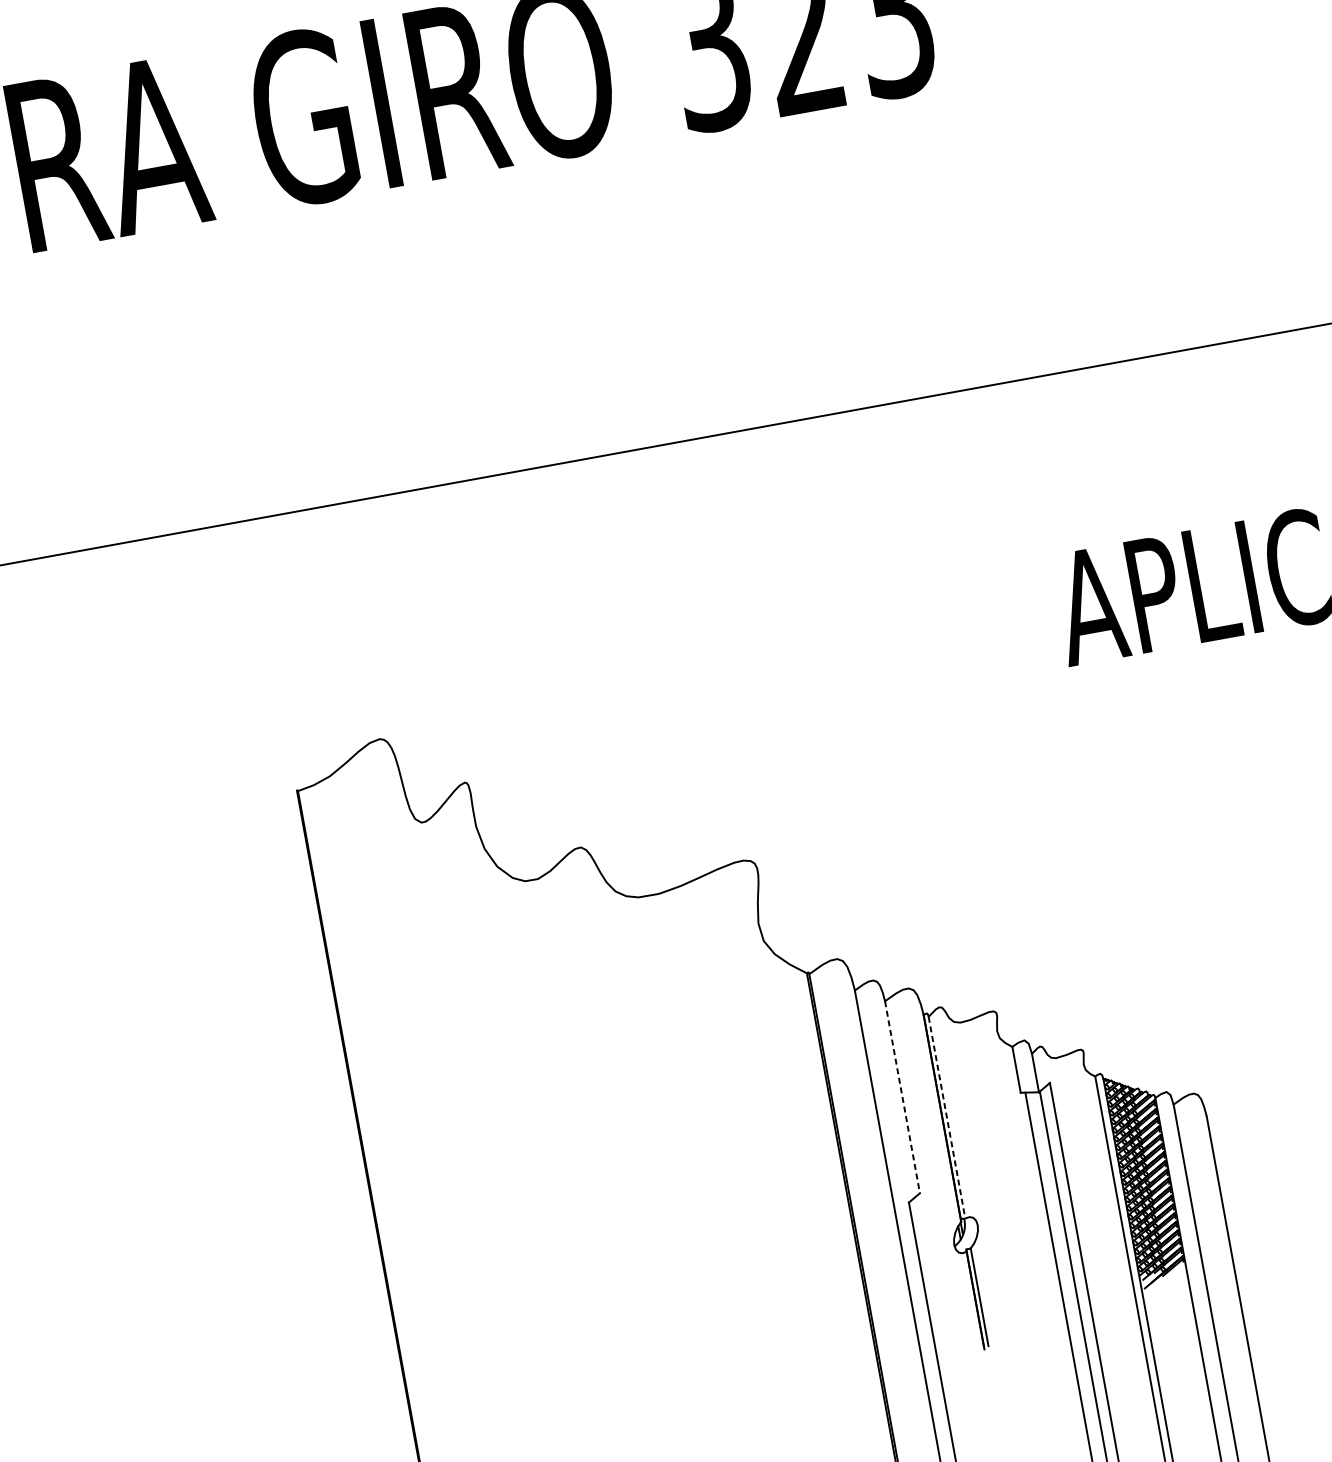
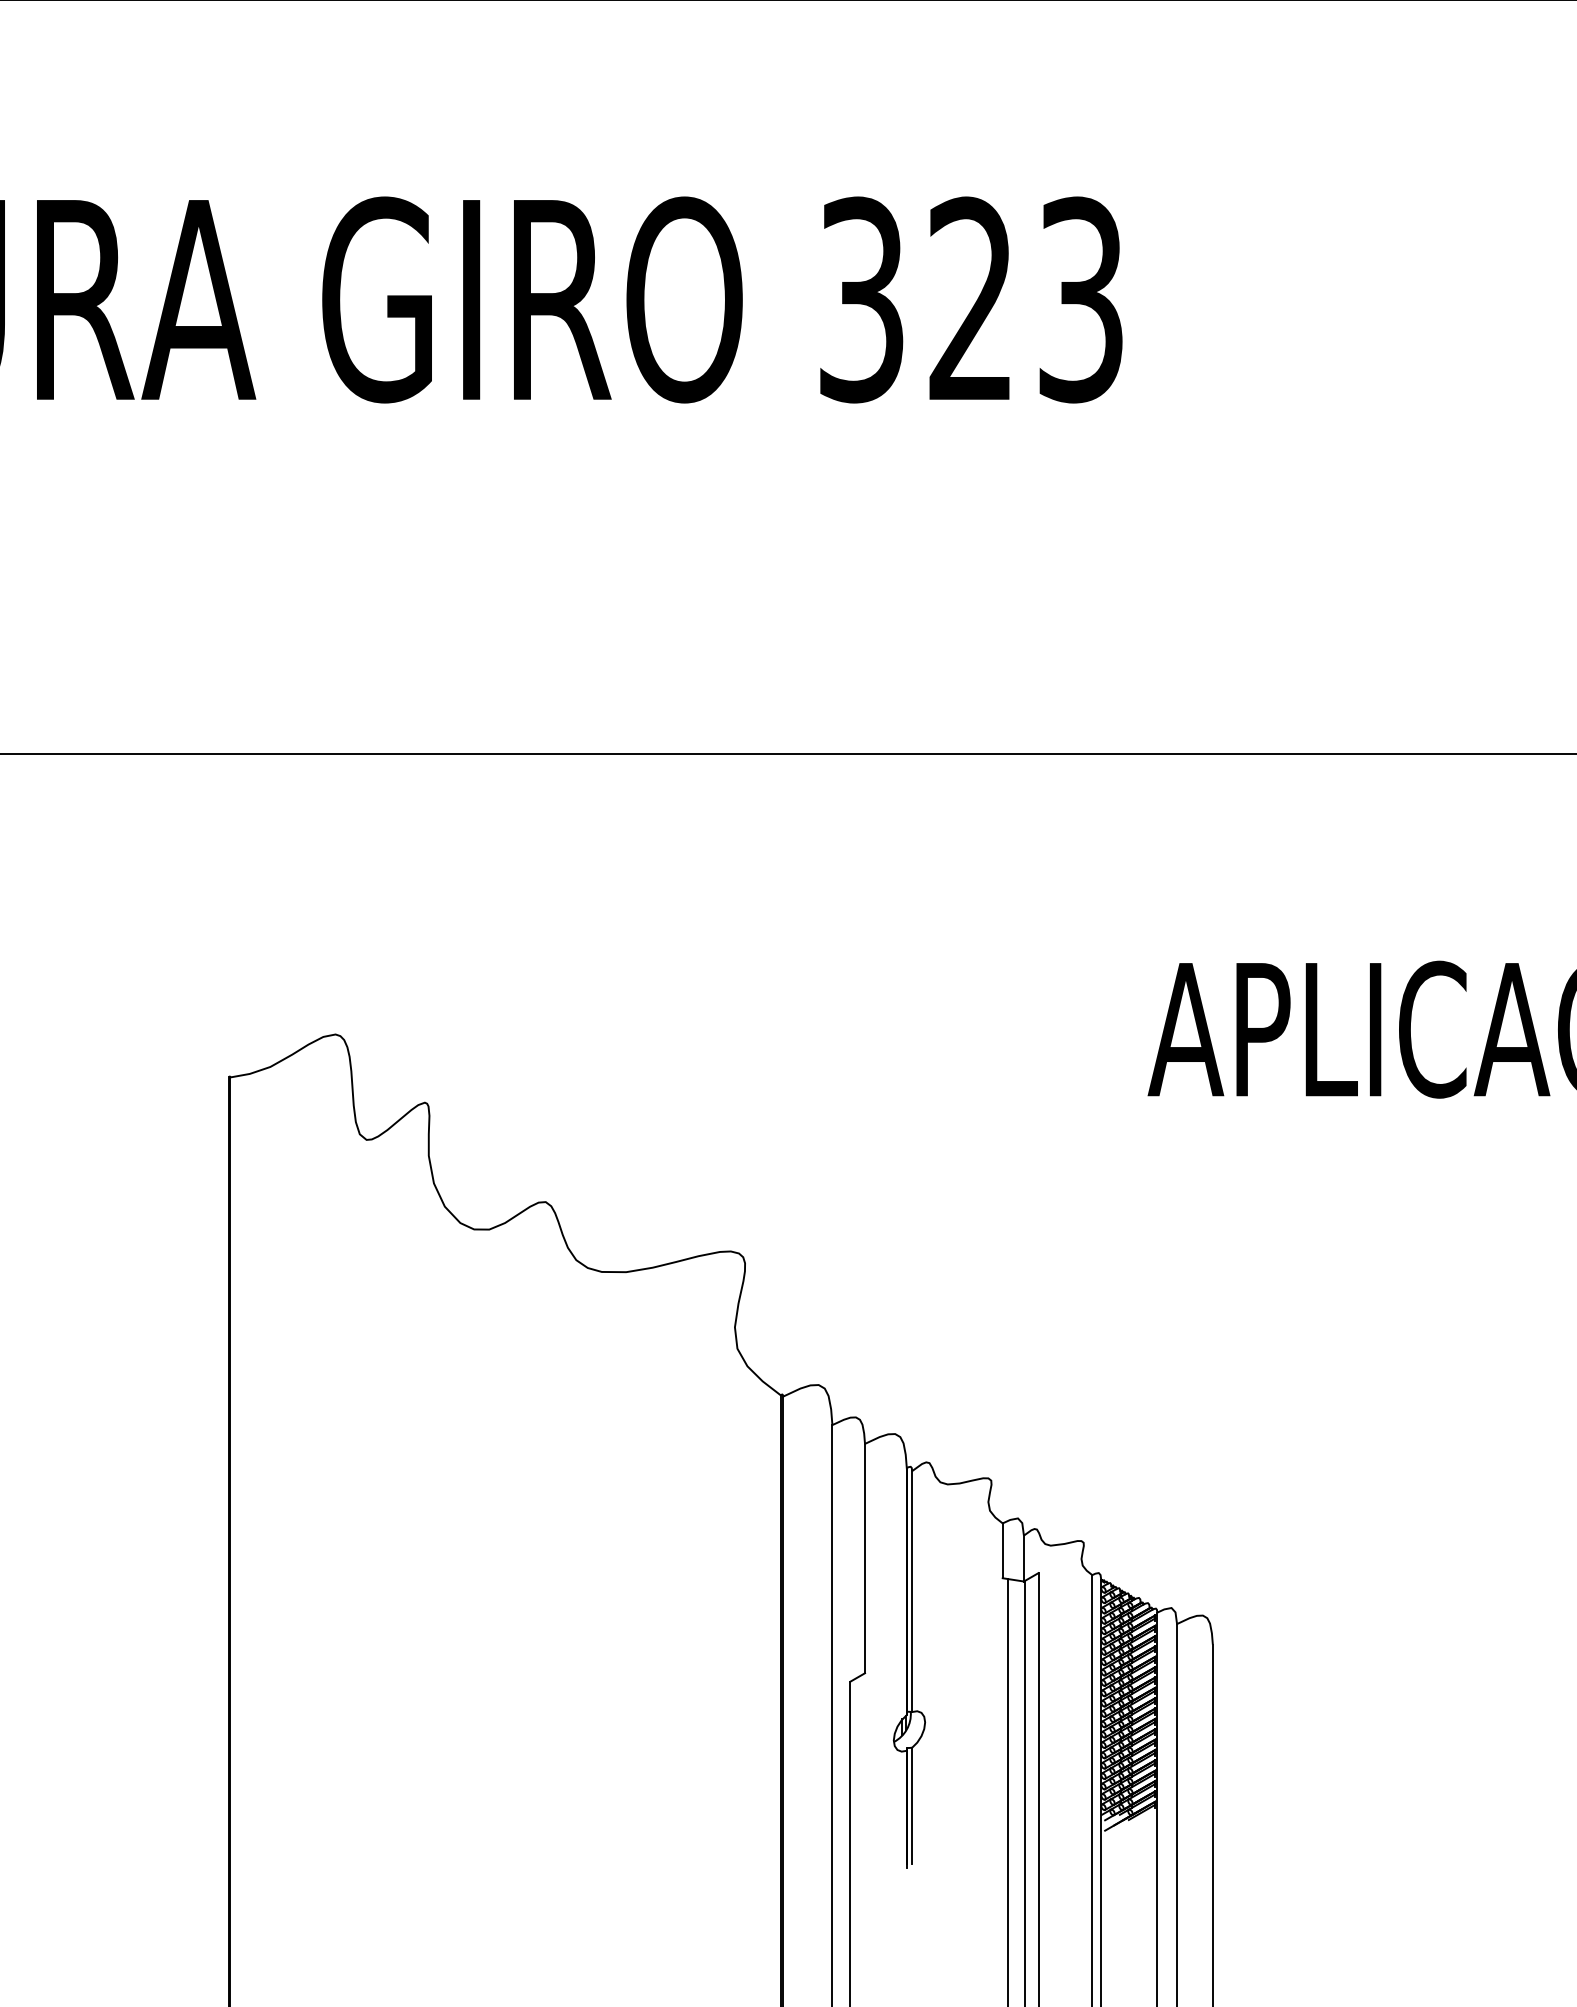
line: (902, 1097) -> (865, 1558), dashed -> solid
line: (947, 1118) -> (912, 1592), dashed -> solid

